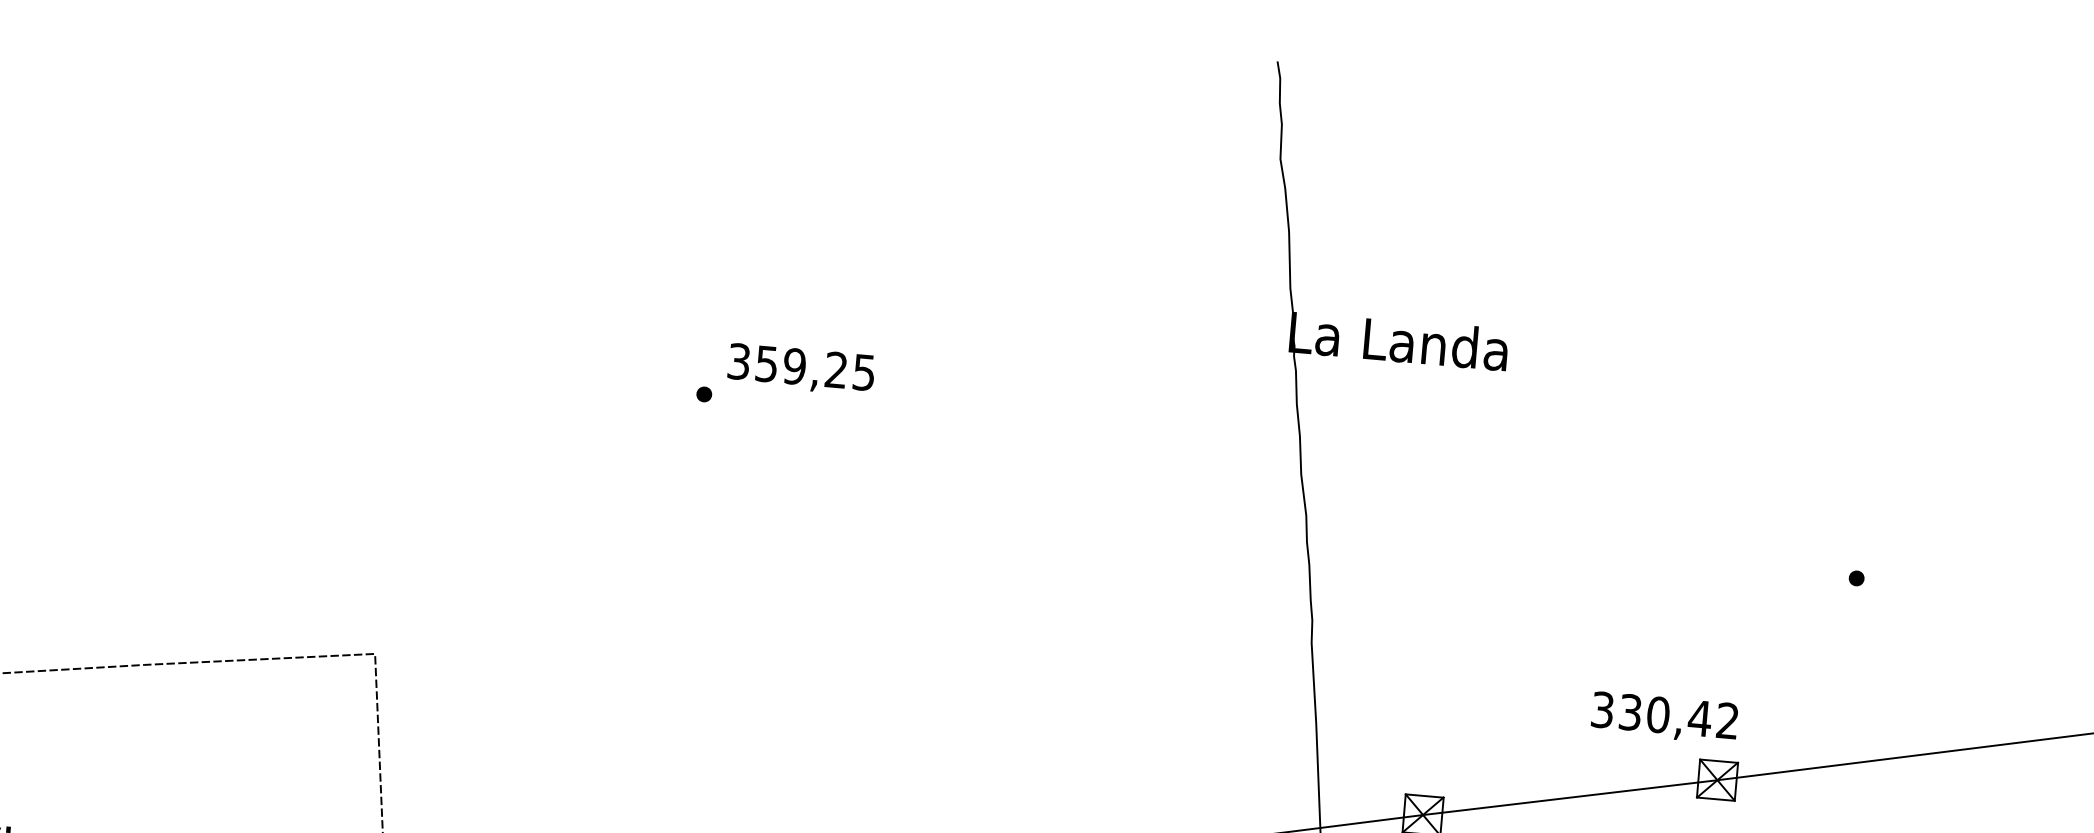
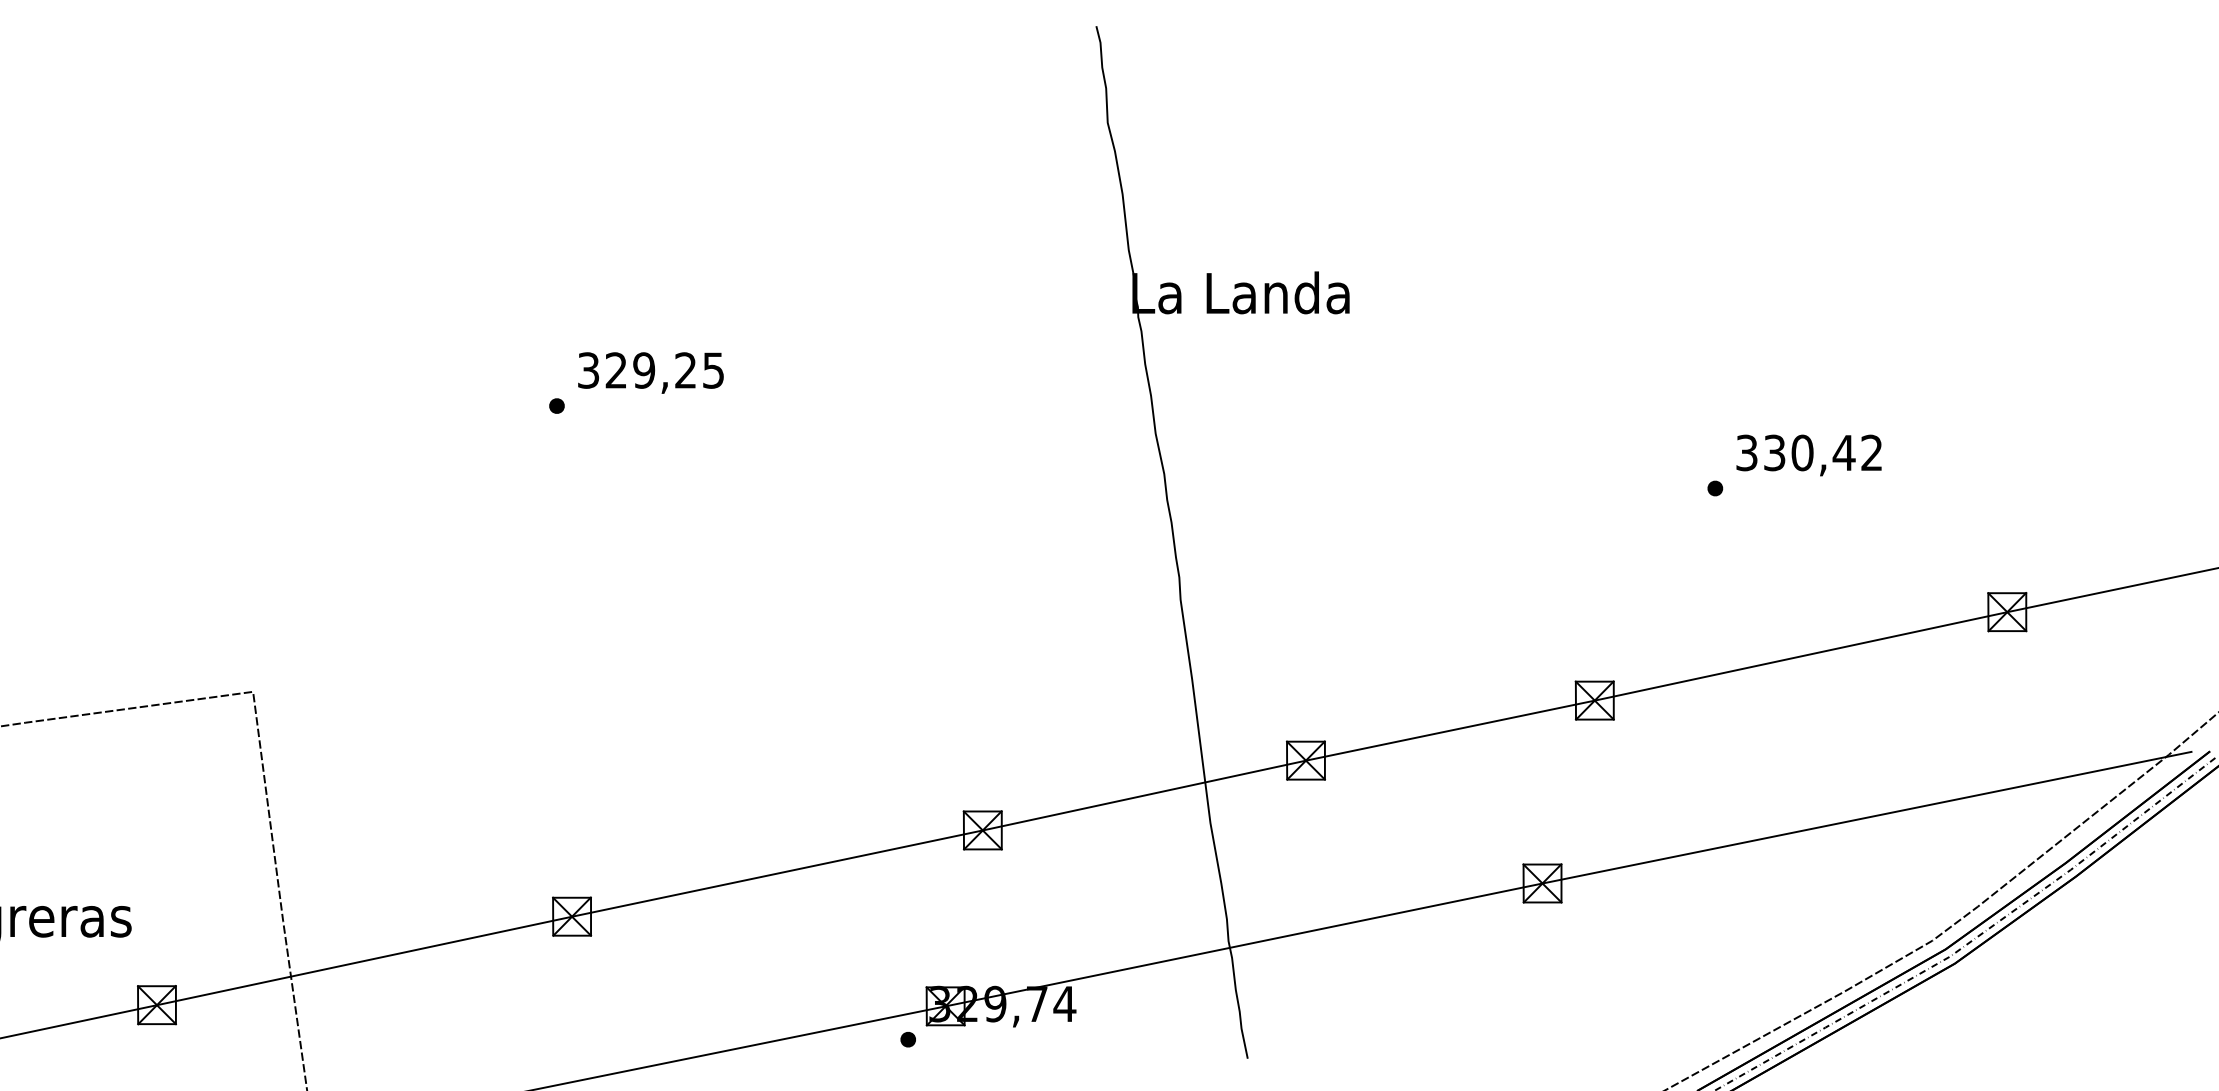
text: (766, 363) -> (615, 370), 359,25 -> 329,25
text: (1664, 717) -> (1808, 455), moved

